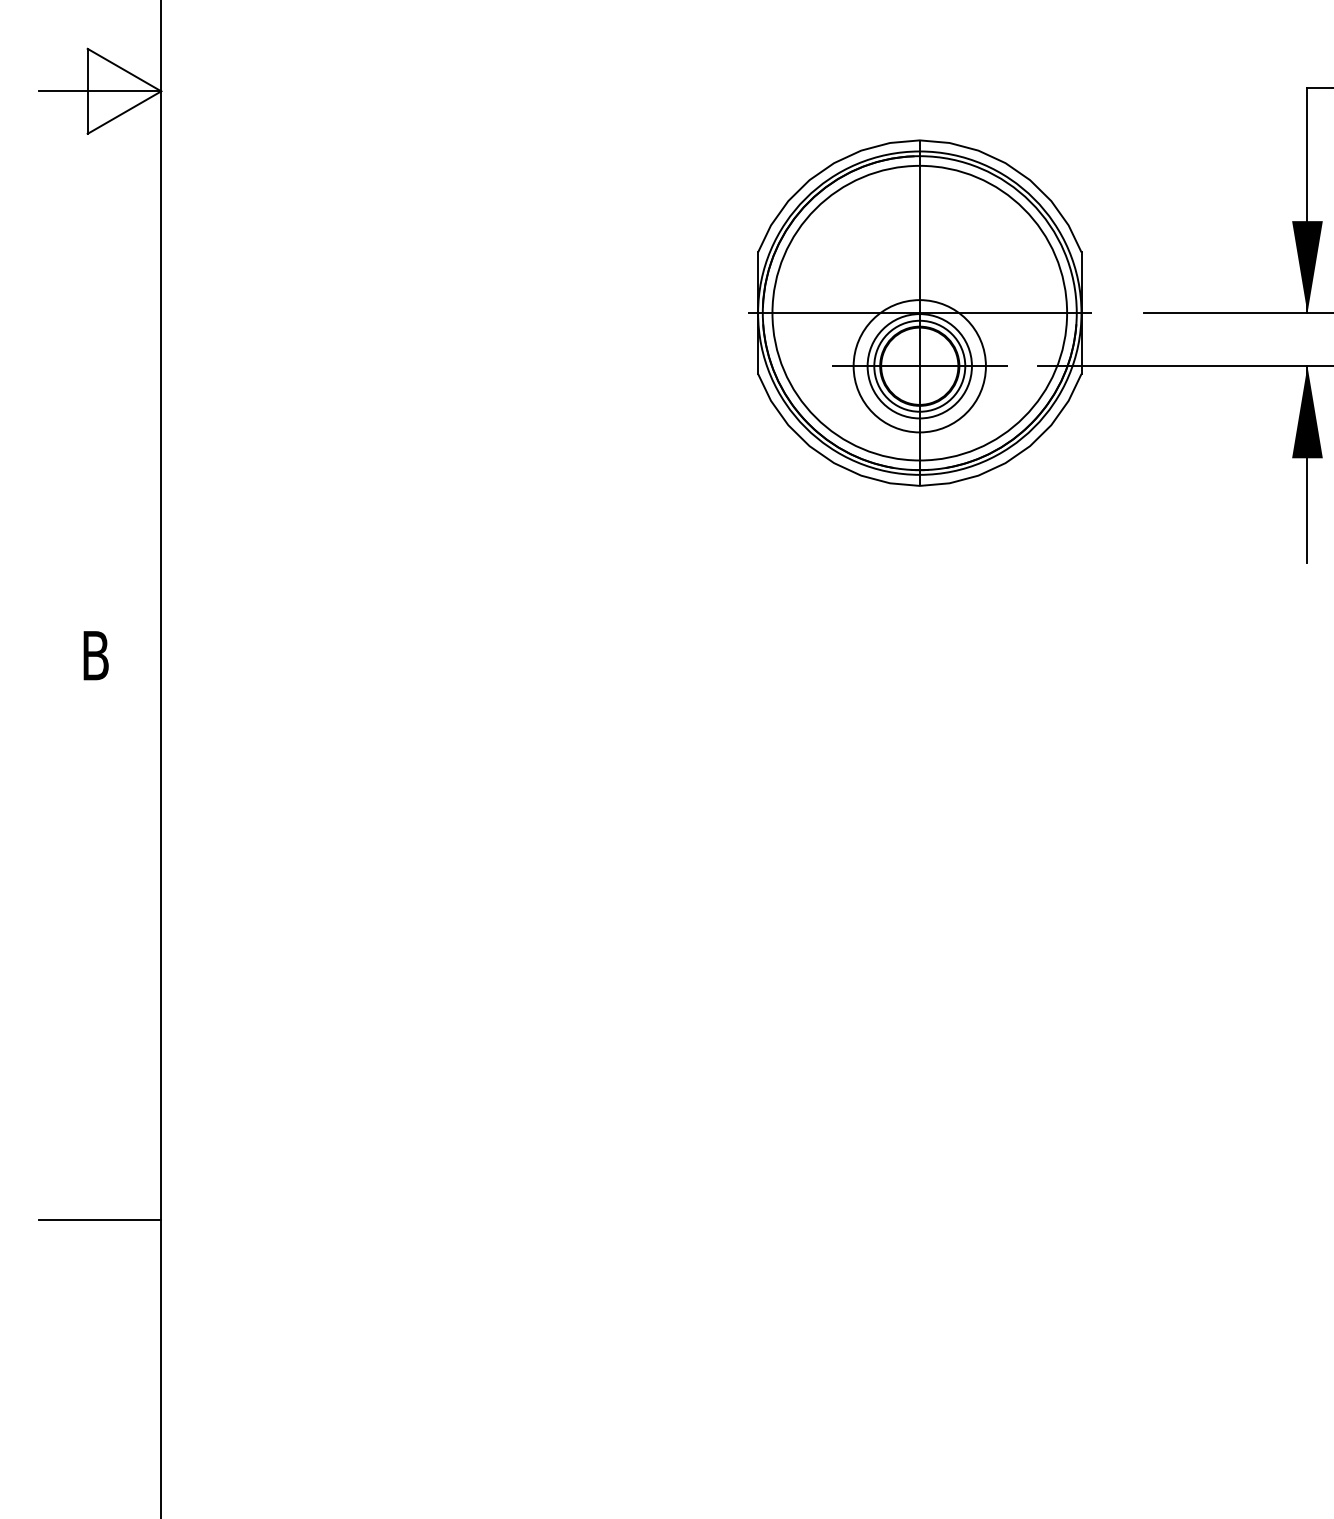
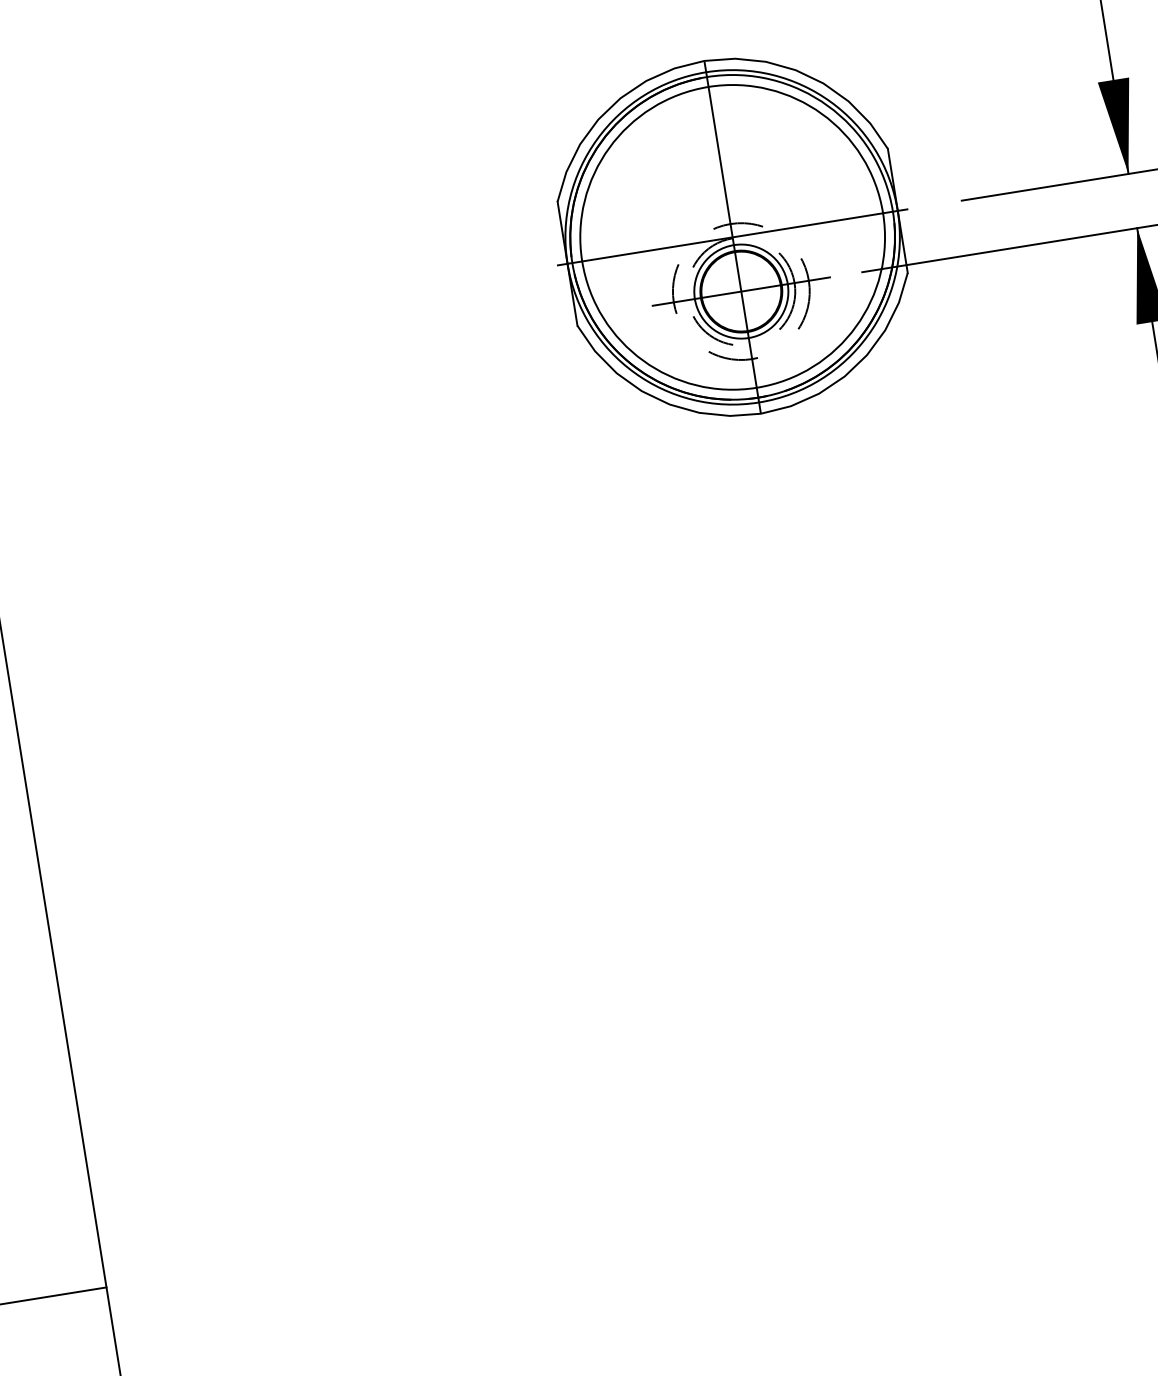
circle: (919, 366) -> (741, 291), solid -> dashed
circle: (919, 366) -> (741, 291), solid -> dashed

